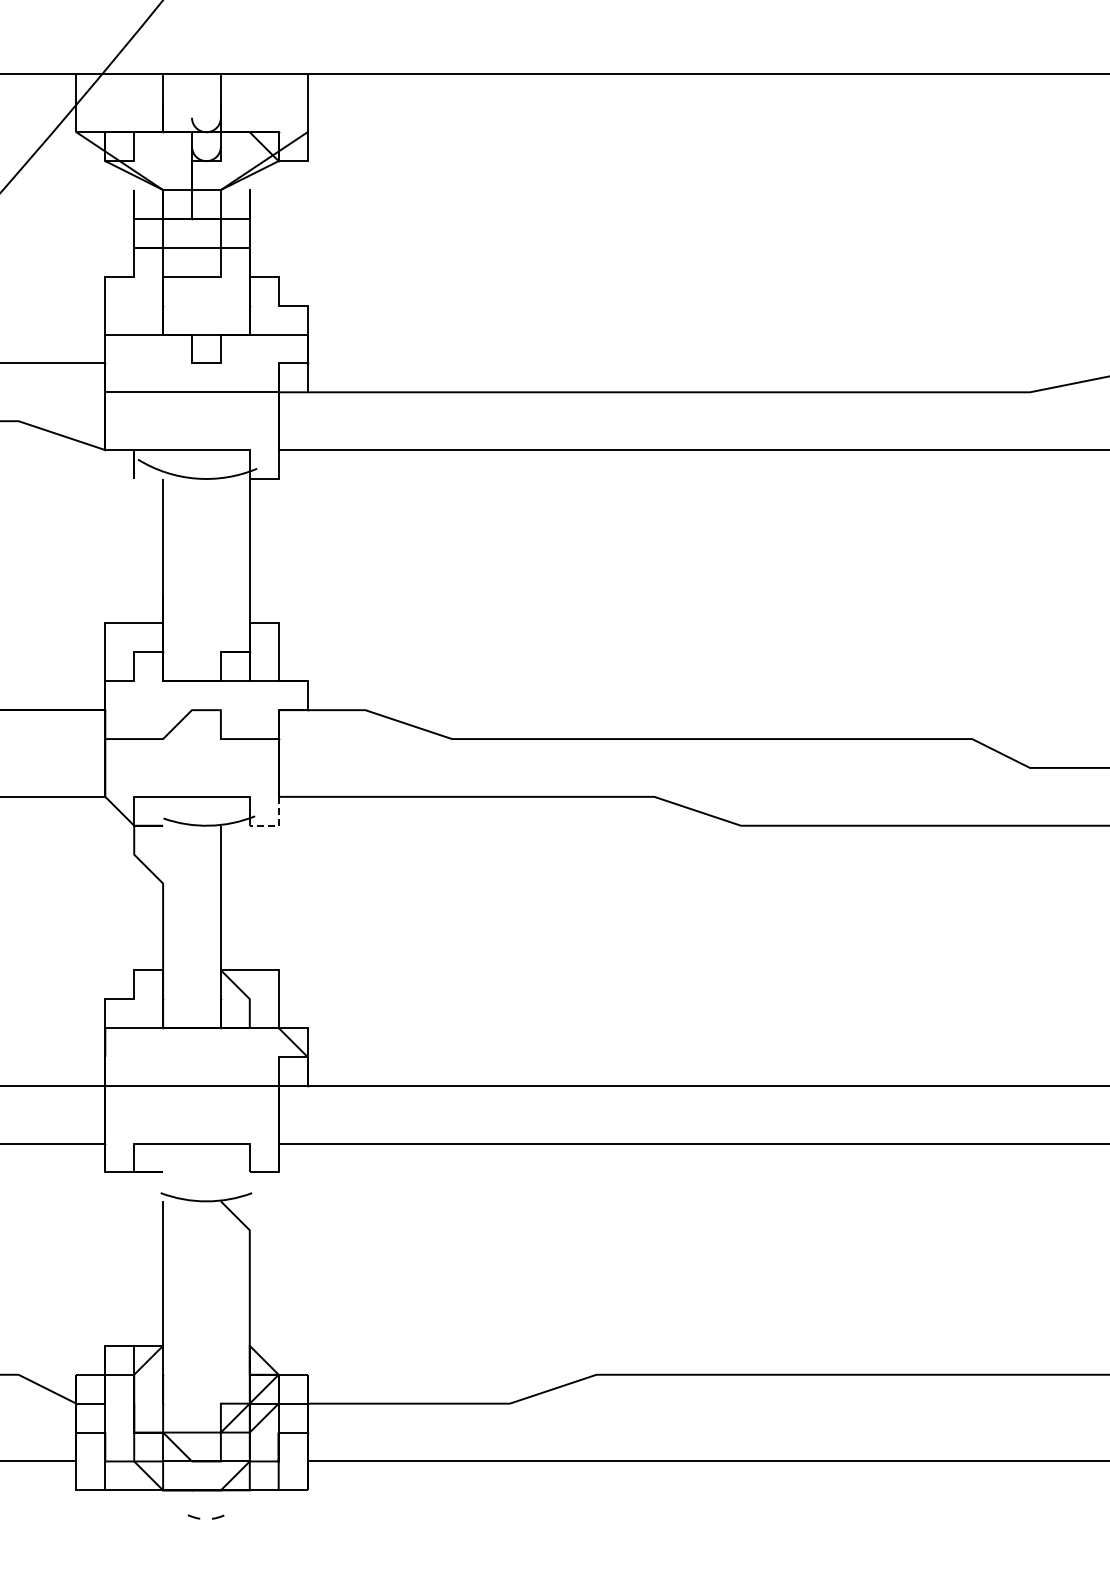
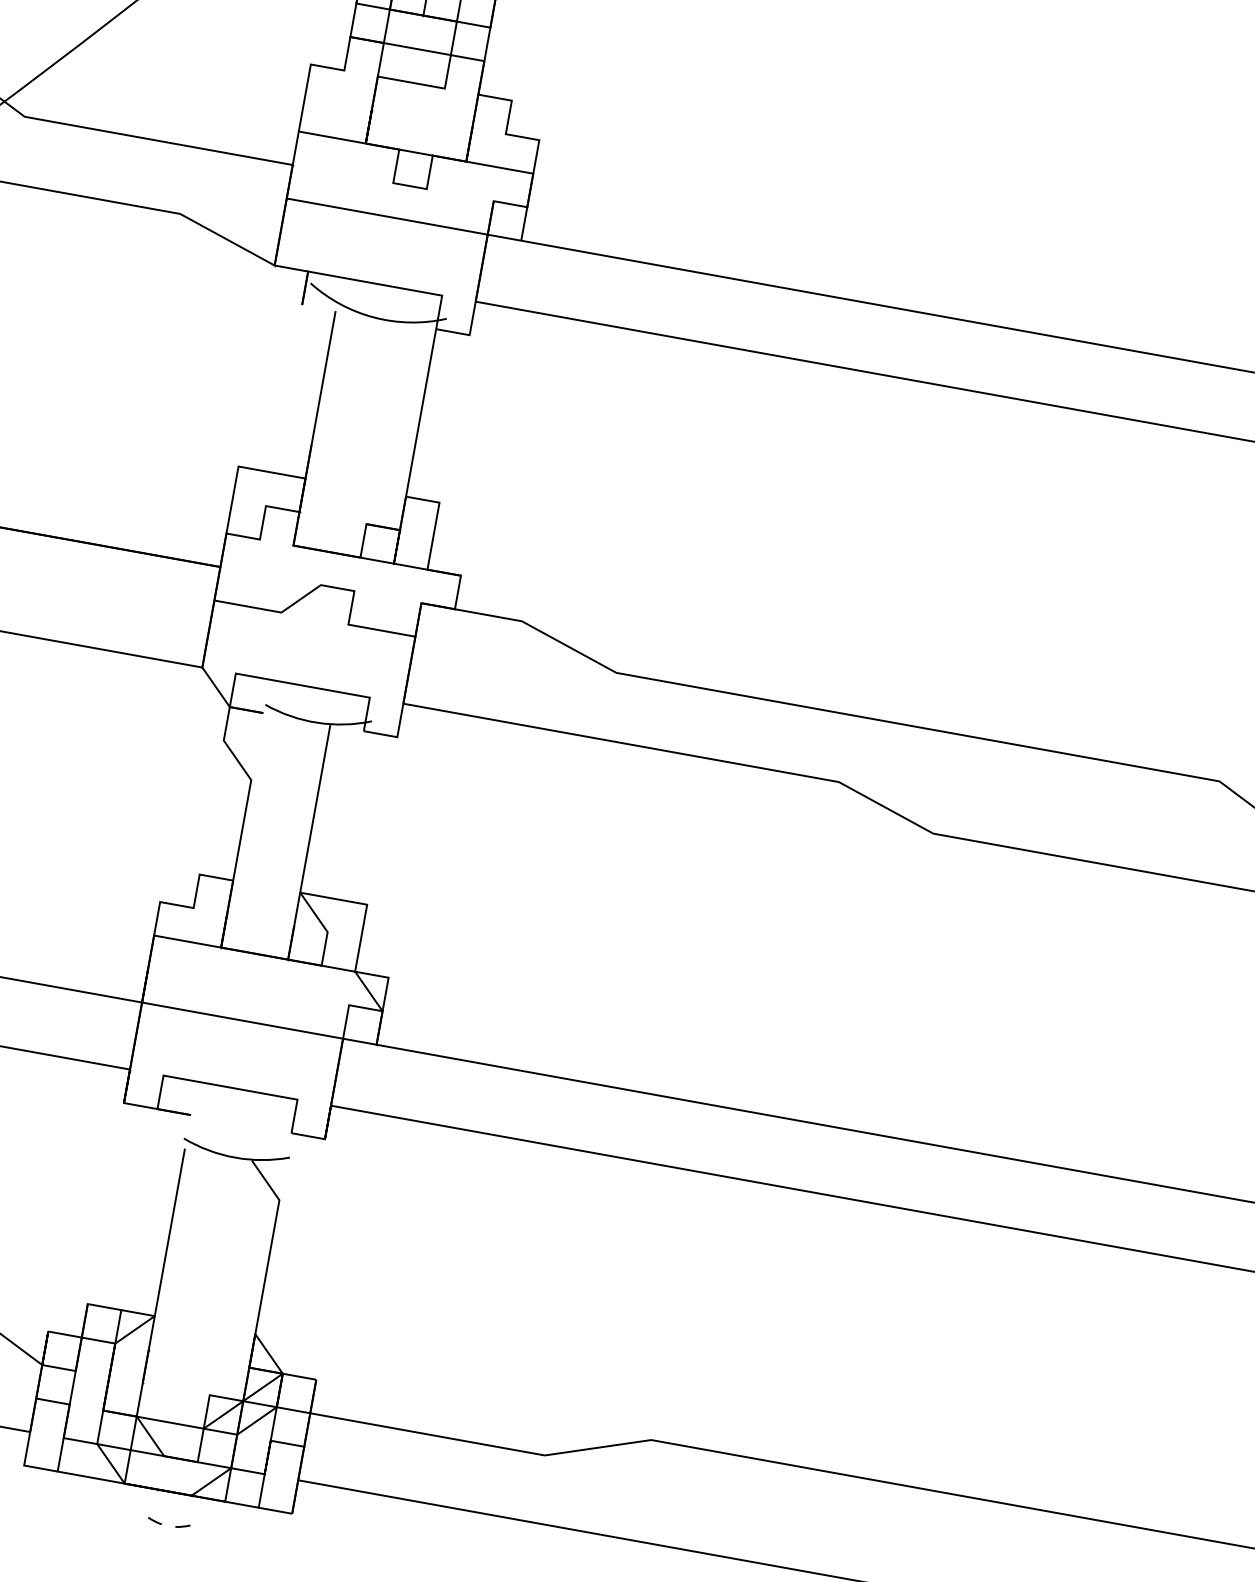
line: (278, 825) -> (397, 736), dashed -> solid

